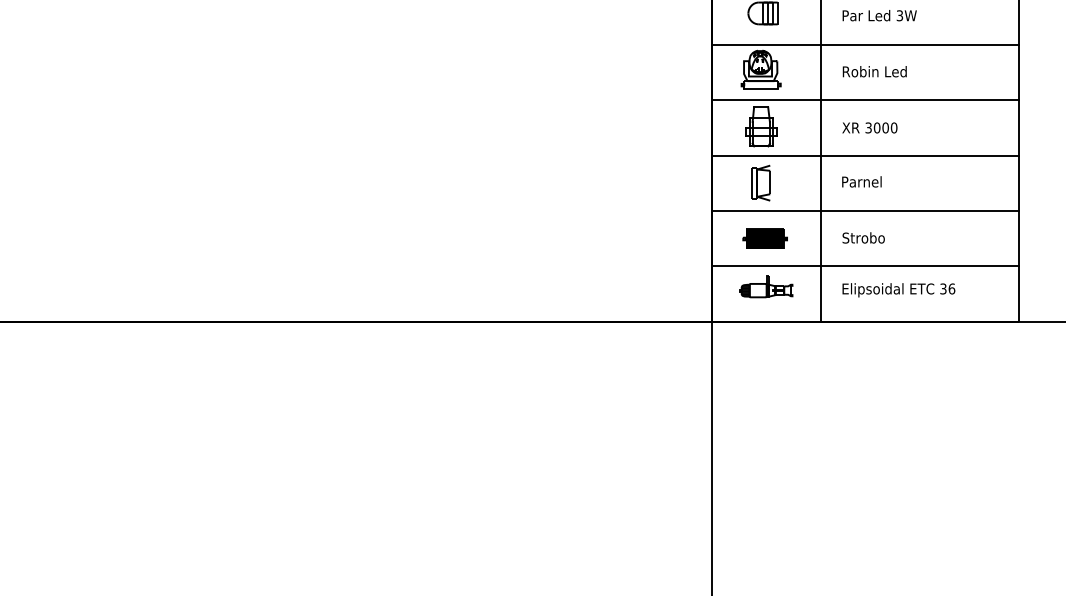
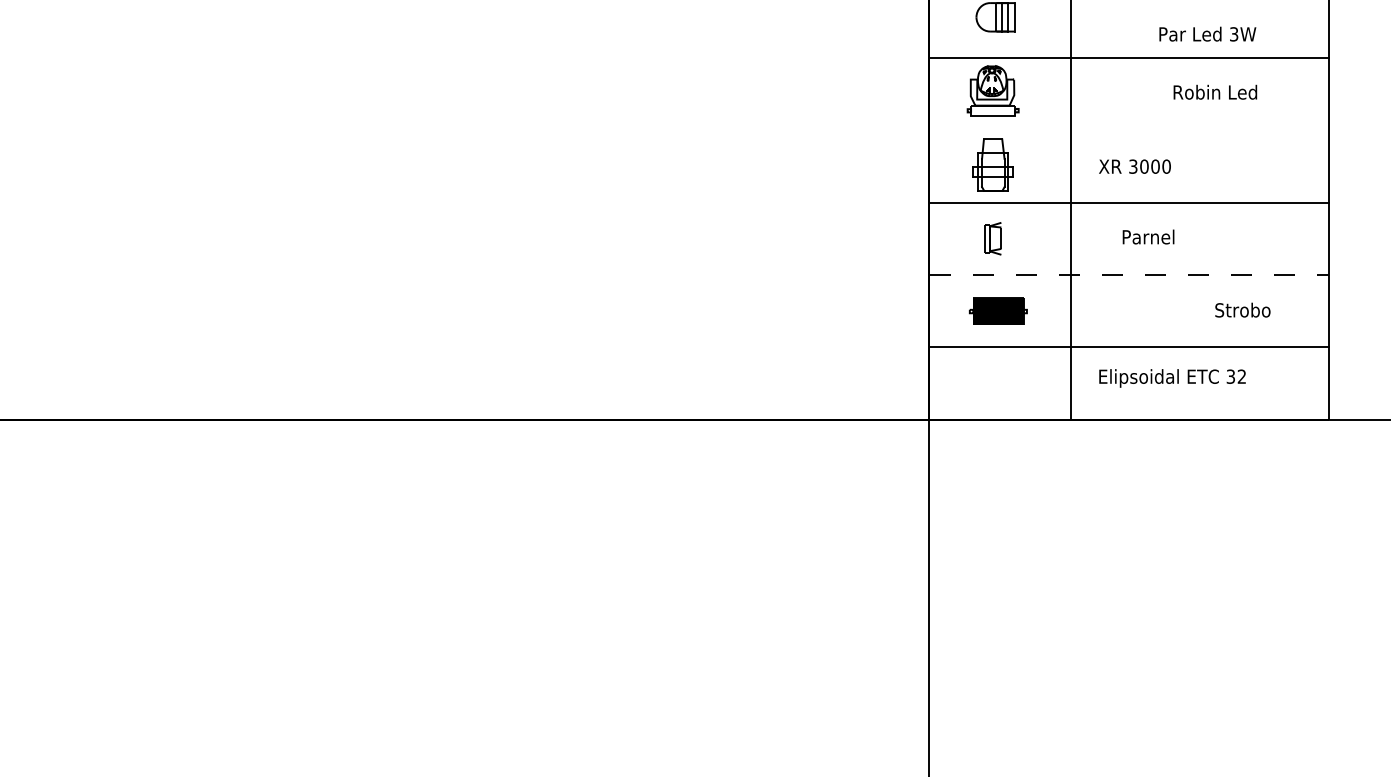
text: (879, 15) -> (1207, 33), moved
text: (874, 71) -> (1215, 91), moved
line: (865, 100) -> (1129, 130), removed
text: (861, 181) -> (1148, 236), moved
part: (760, 183) -> (992, 238), size x0.7
line: (865, 211) -> (1129, 275), solid -> dashed
text: (863, 237) -> (1242, 309), moved
part: (766, 286) -> (999, 373), removed
text: (951, 288) -> (1241, 376), 36 -> 32

